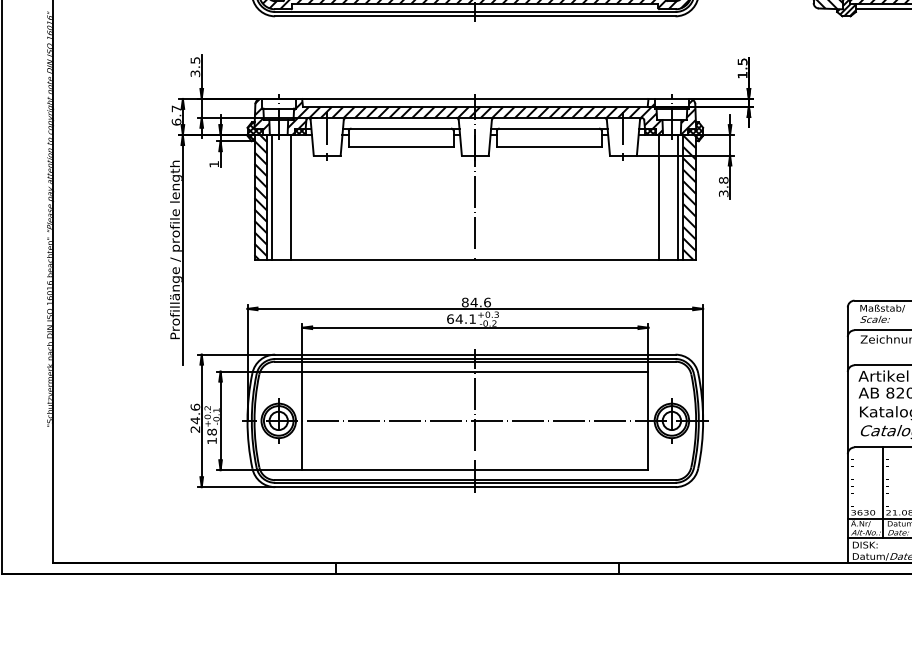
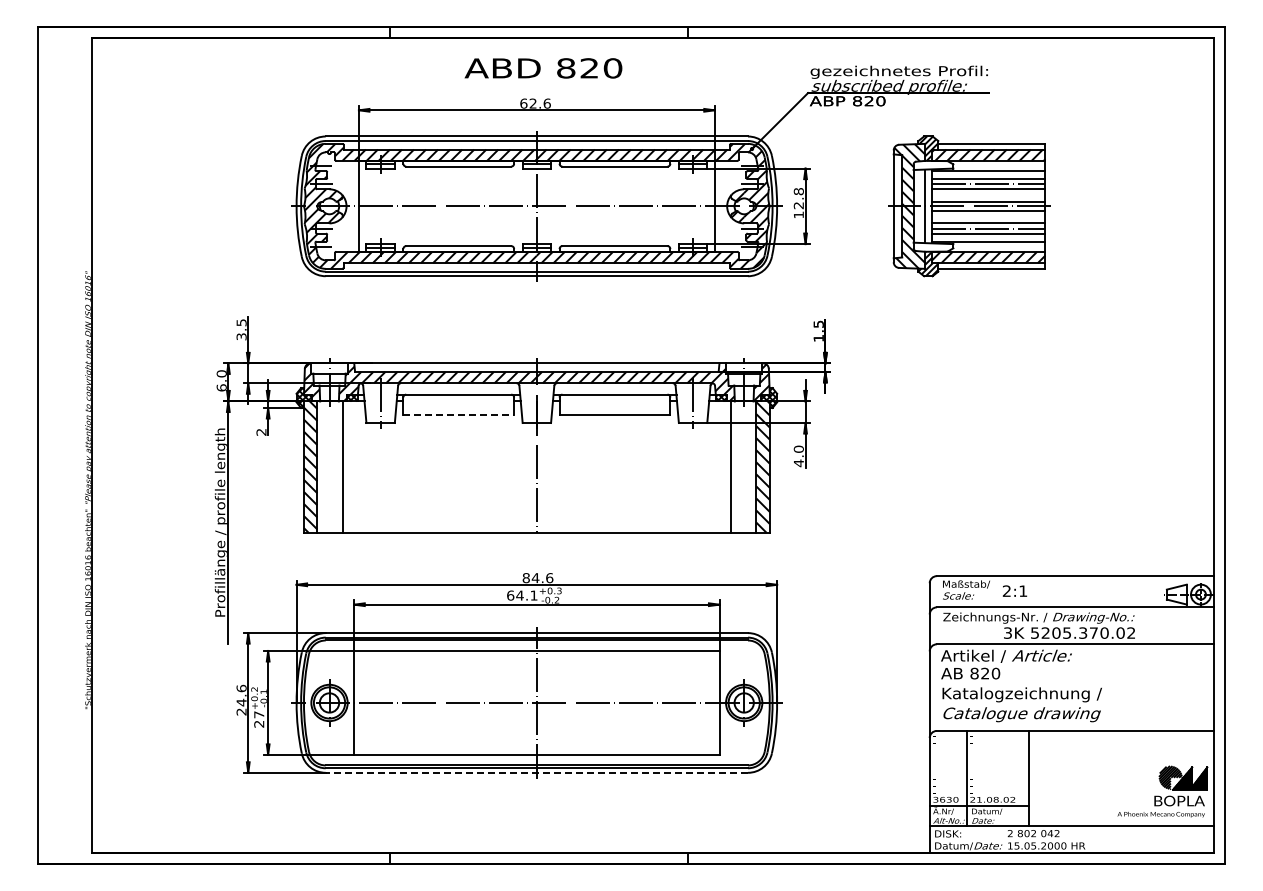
text: (176, 108) -> (221, 373), 6.7 -> 6.0
line: (401, 147) -> (459, 414), solid -> dashed
text: (214, 164) -> (261, 432), 1 -> 2
text: (723, 187) -> (798, 456), 3.8 -> 4.0
line: (272, 196) -> (322, 466), removed
line: (677, 196) -> (750, 466), removed
text: (212, 436) -> (259, 719), 18 -> 27
line: (474, 486) -> (536, 772), solid -> dashed

